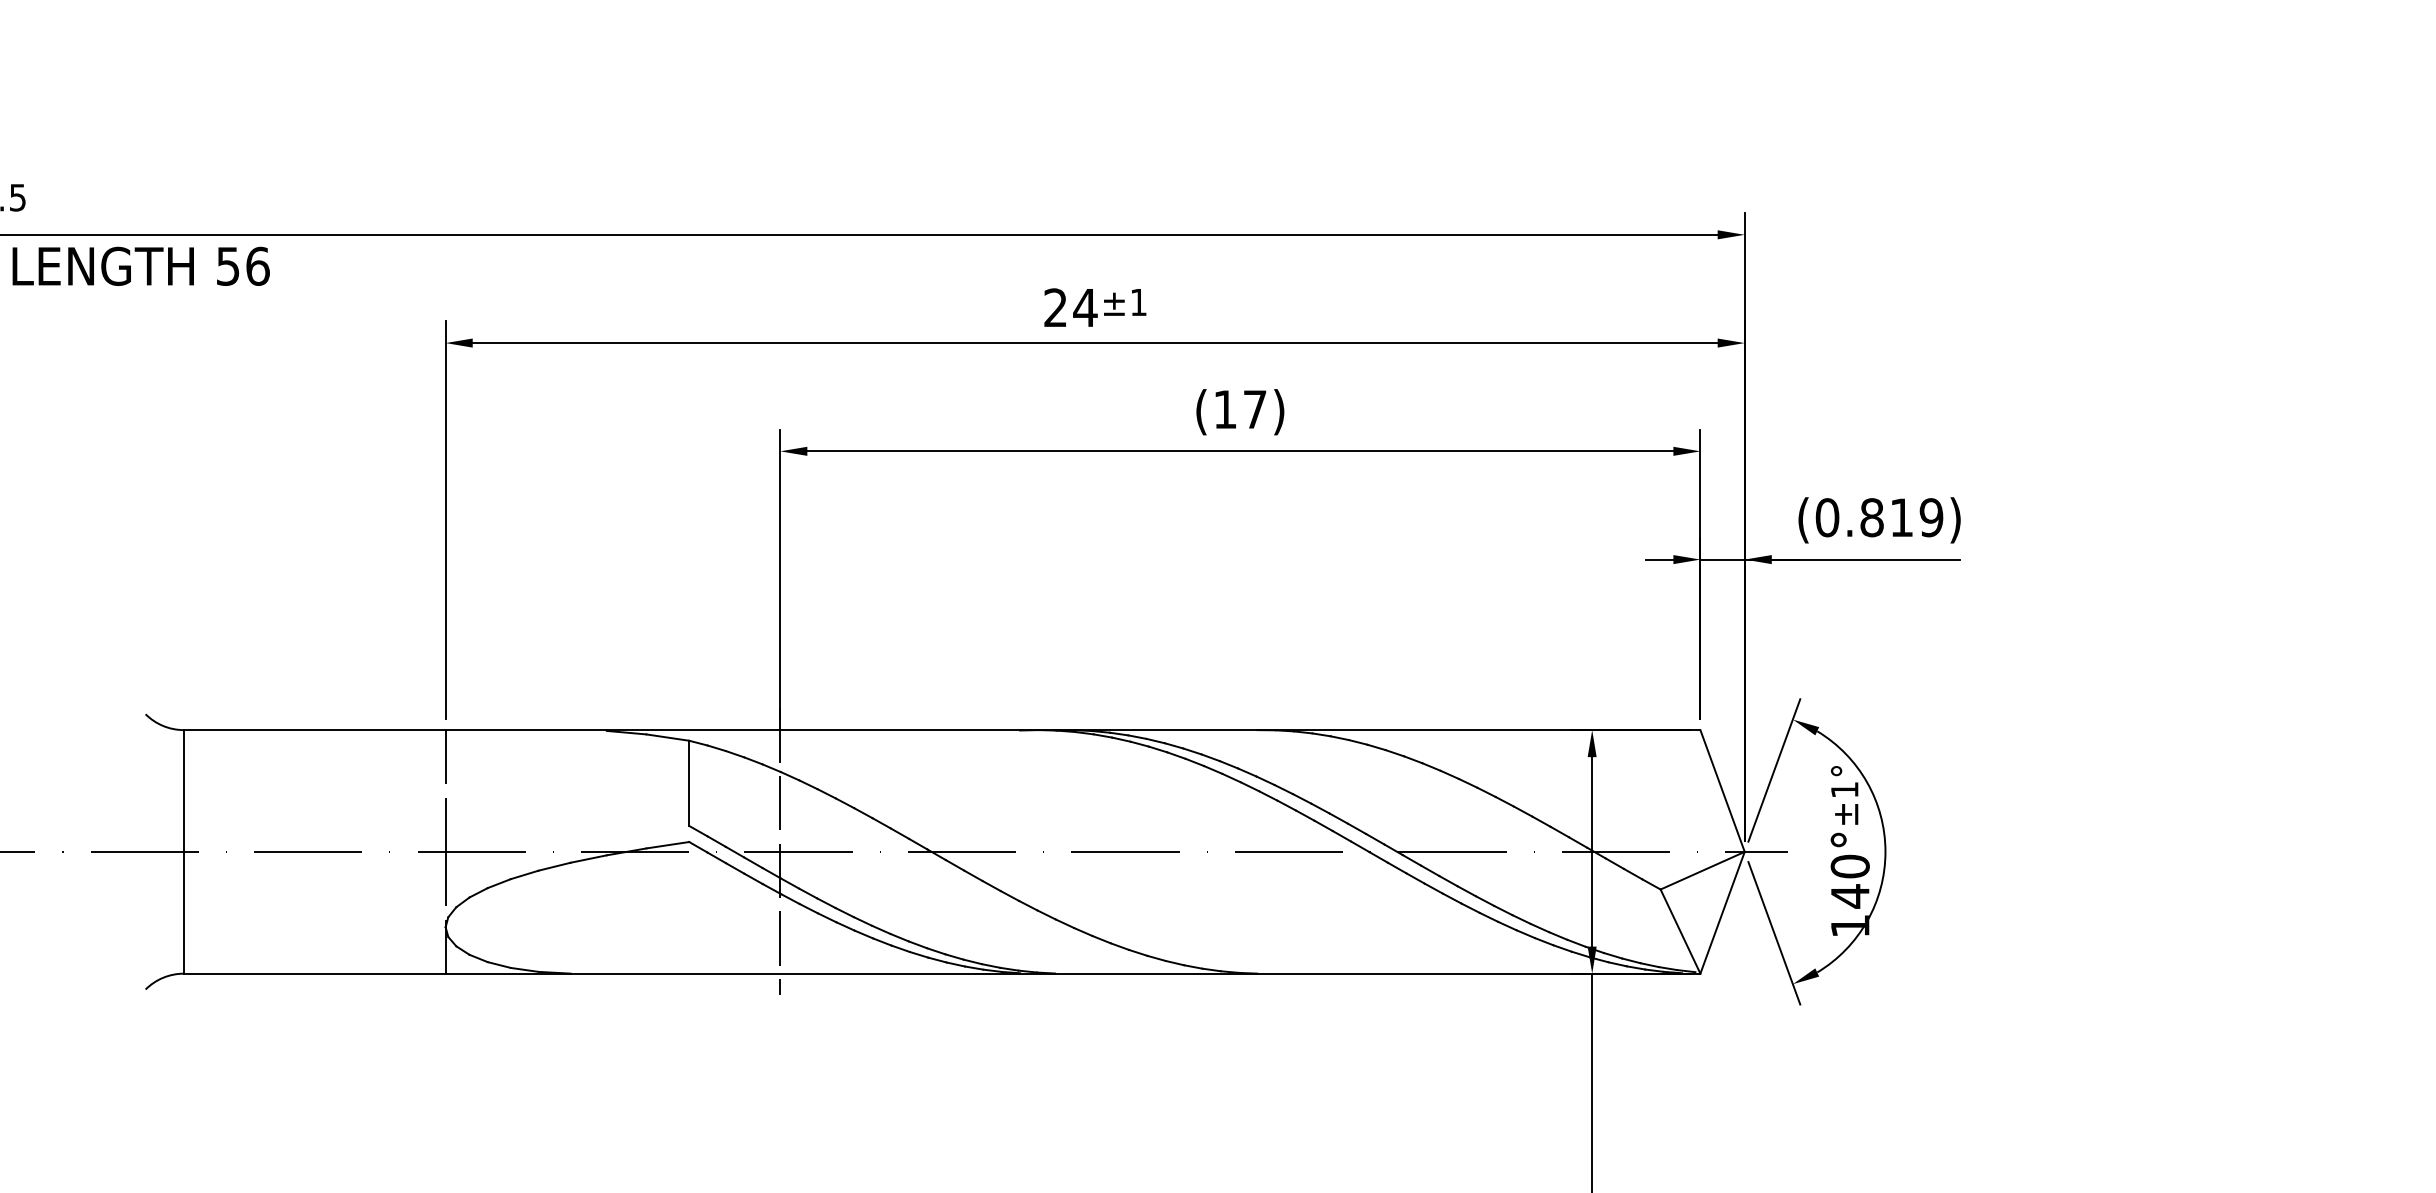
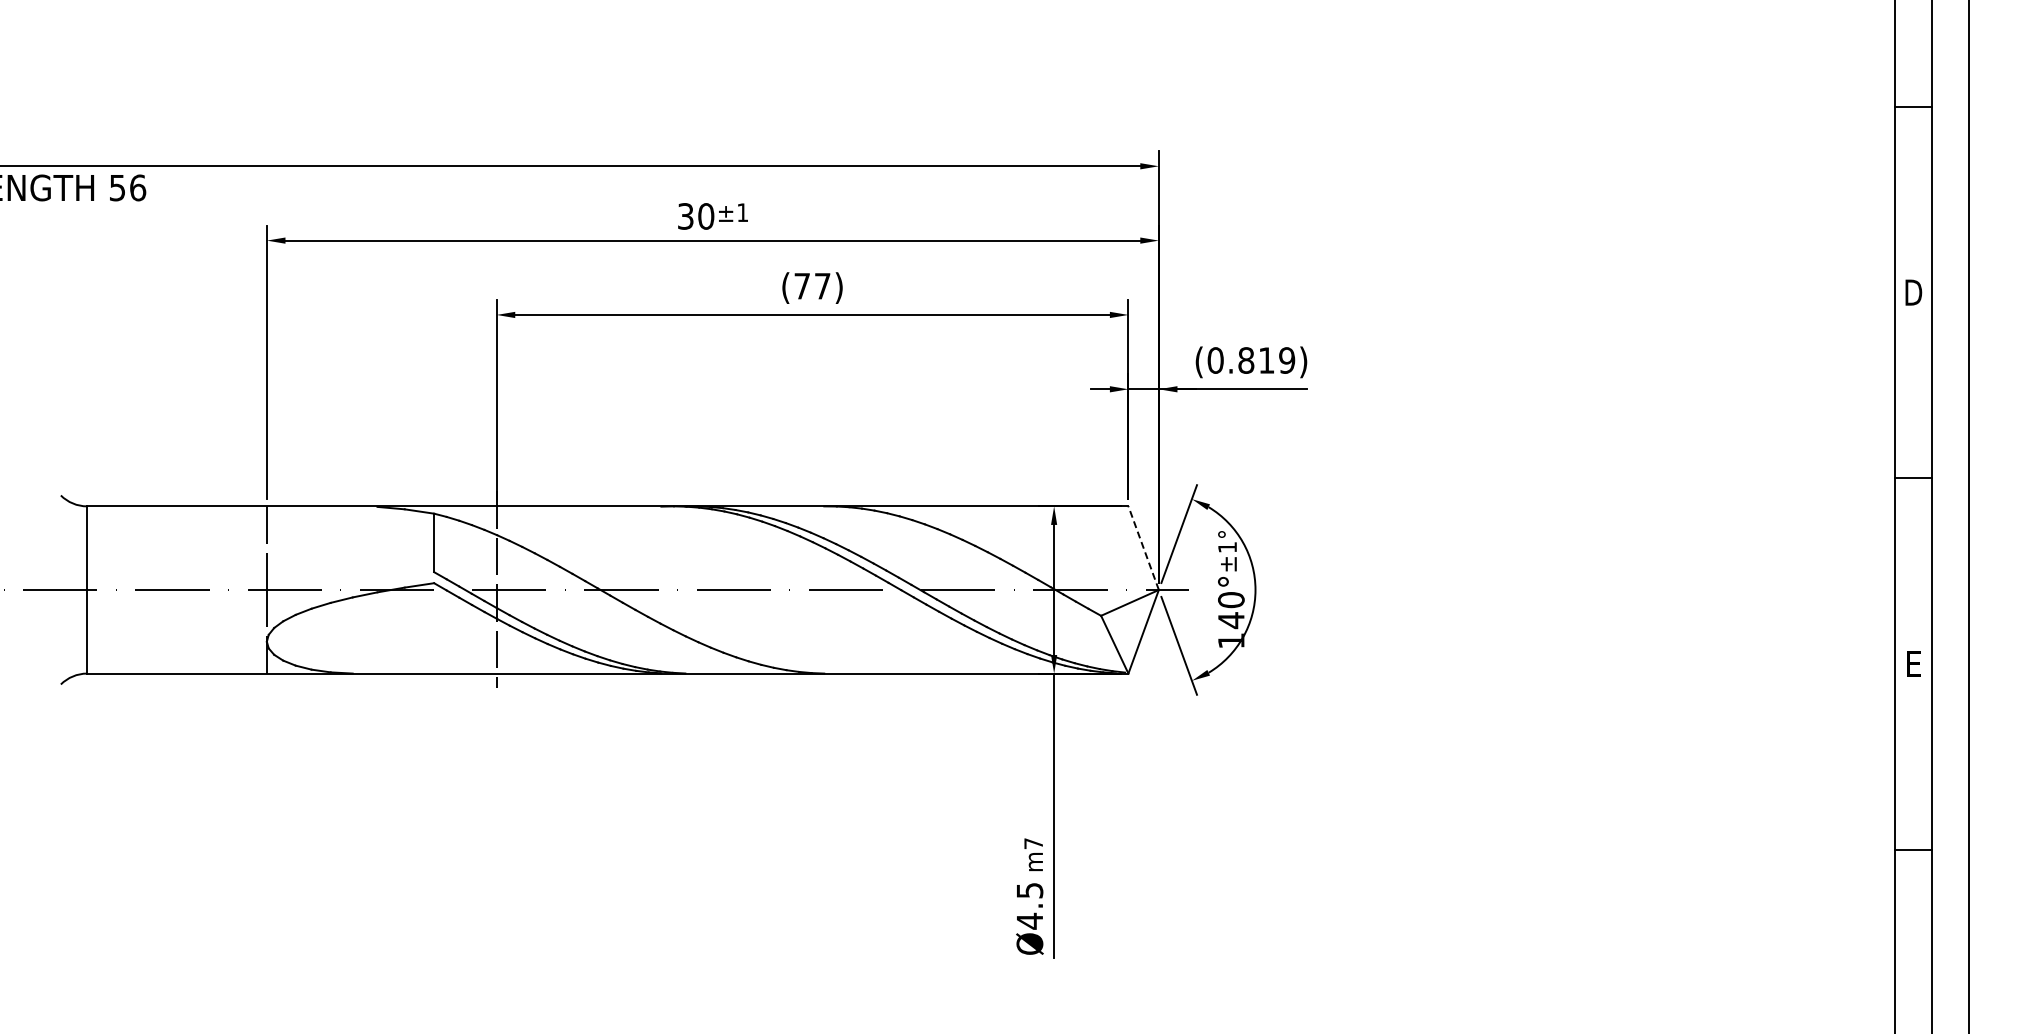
text: (1071, 307) -> (696, 216), 24 -> 30
text: (1224, 409) -> (801, 286), (17) -> (77)
line: (1722, 790) -> (1143, 547), solid -> dashed

